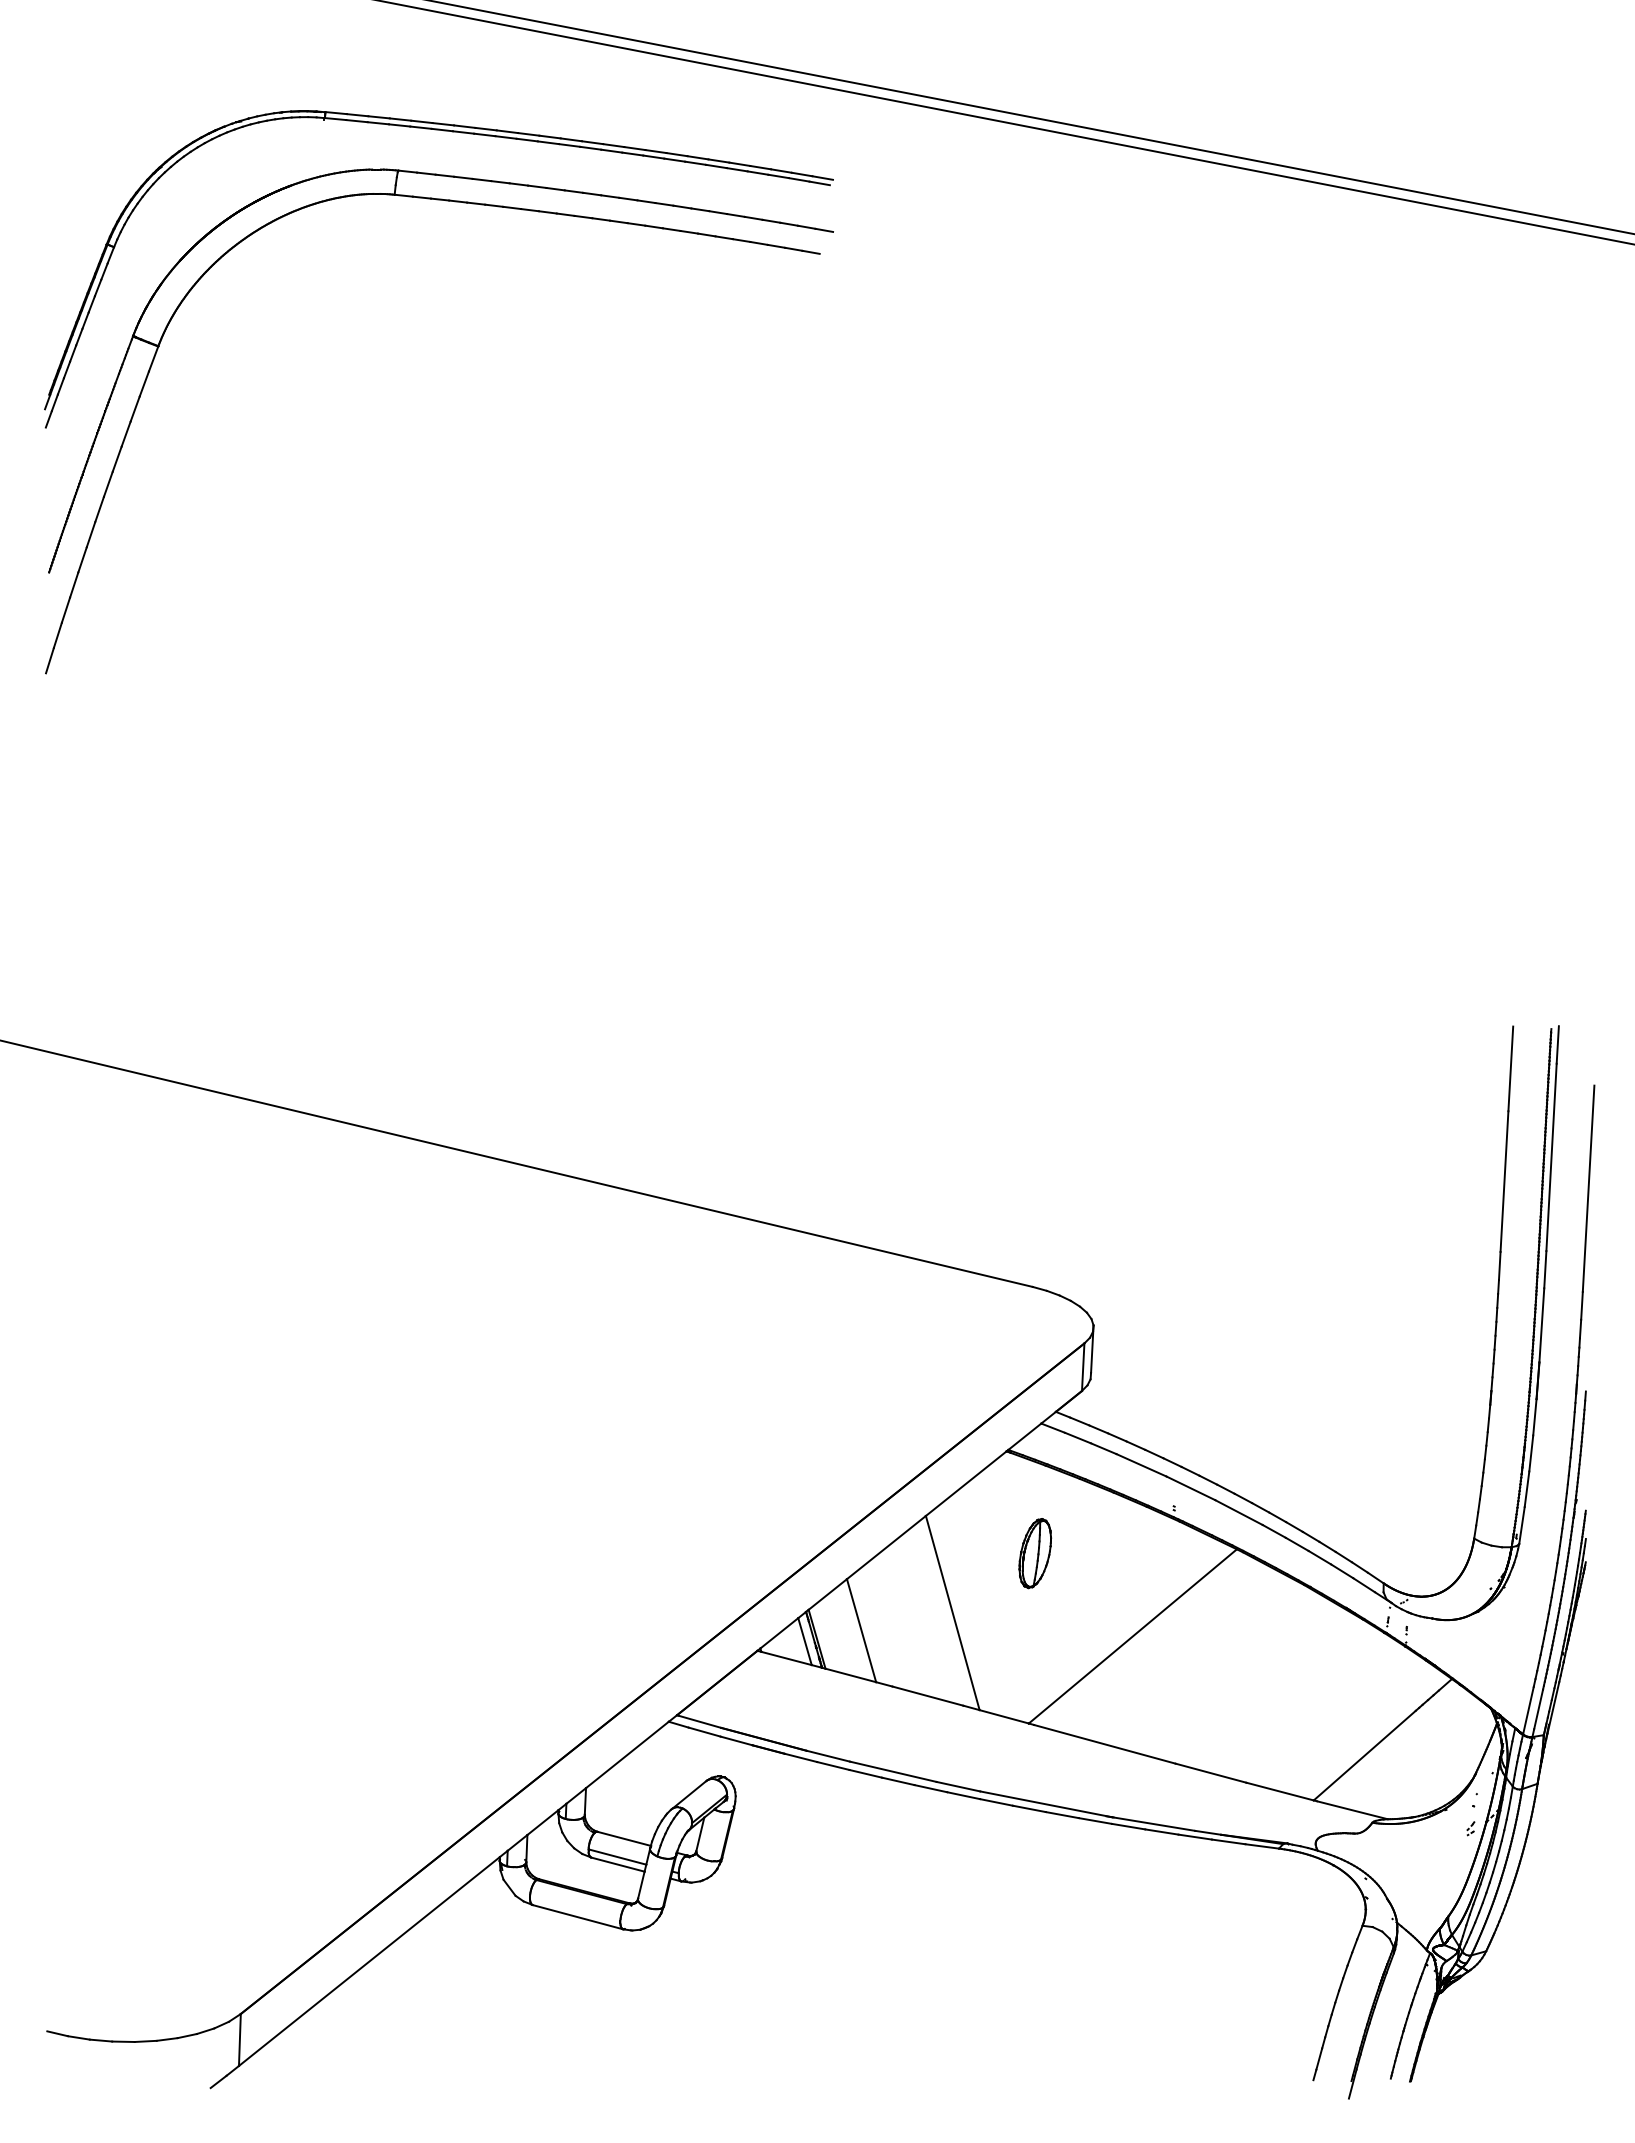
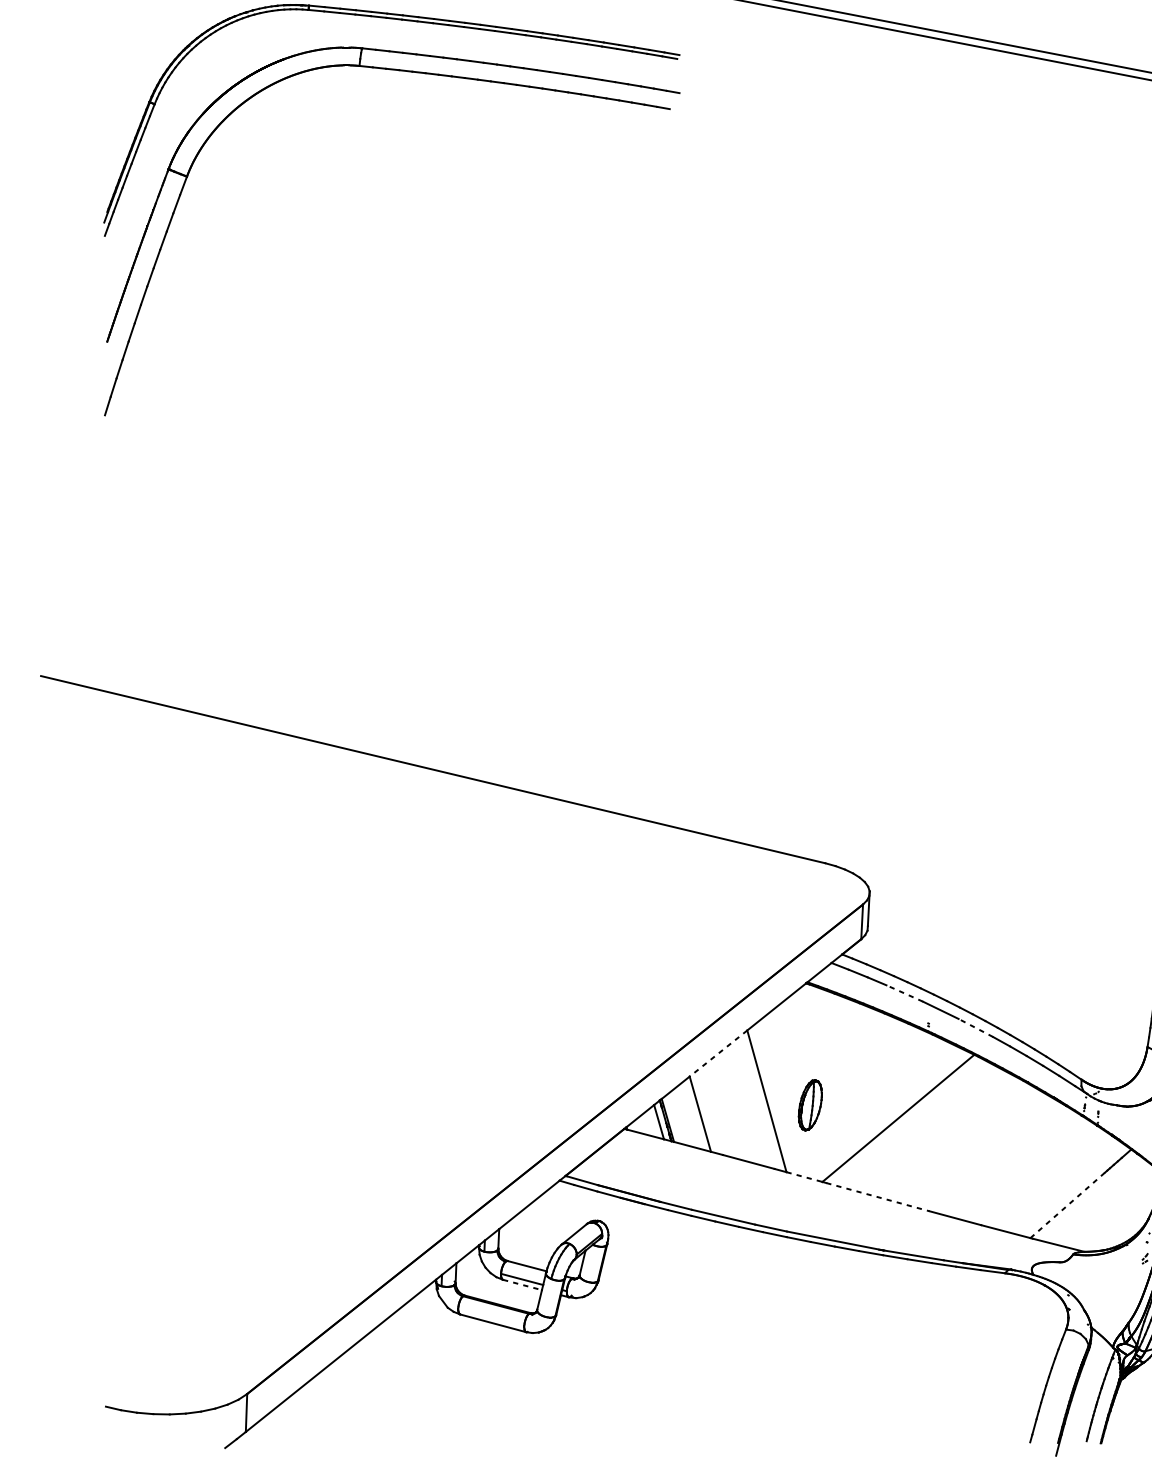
line: (1141, 1465) -> (904, 993), solid -> dashed
line: (1239, 1512) -> (976, 1027), solid -> dashed
line: (886, 1547) -> (718, 1053), solid -> dashed
part: (1035, 1553) -> (810, 1105), moved
line: (1004, 1716) -> (804, 1176), solid -> dashed
line: (1105, 1744) -> (878, 1197), solid -> dashed
line: (1364, 1755) -> (1067, 1205), solid -> dashed
line: (617, 1864) -> (522, 1284), solid -> dashed

